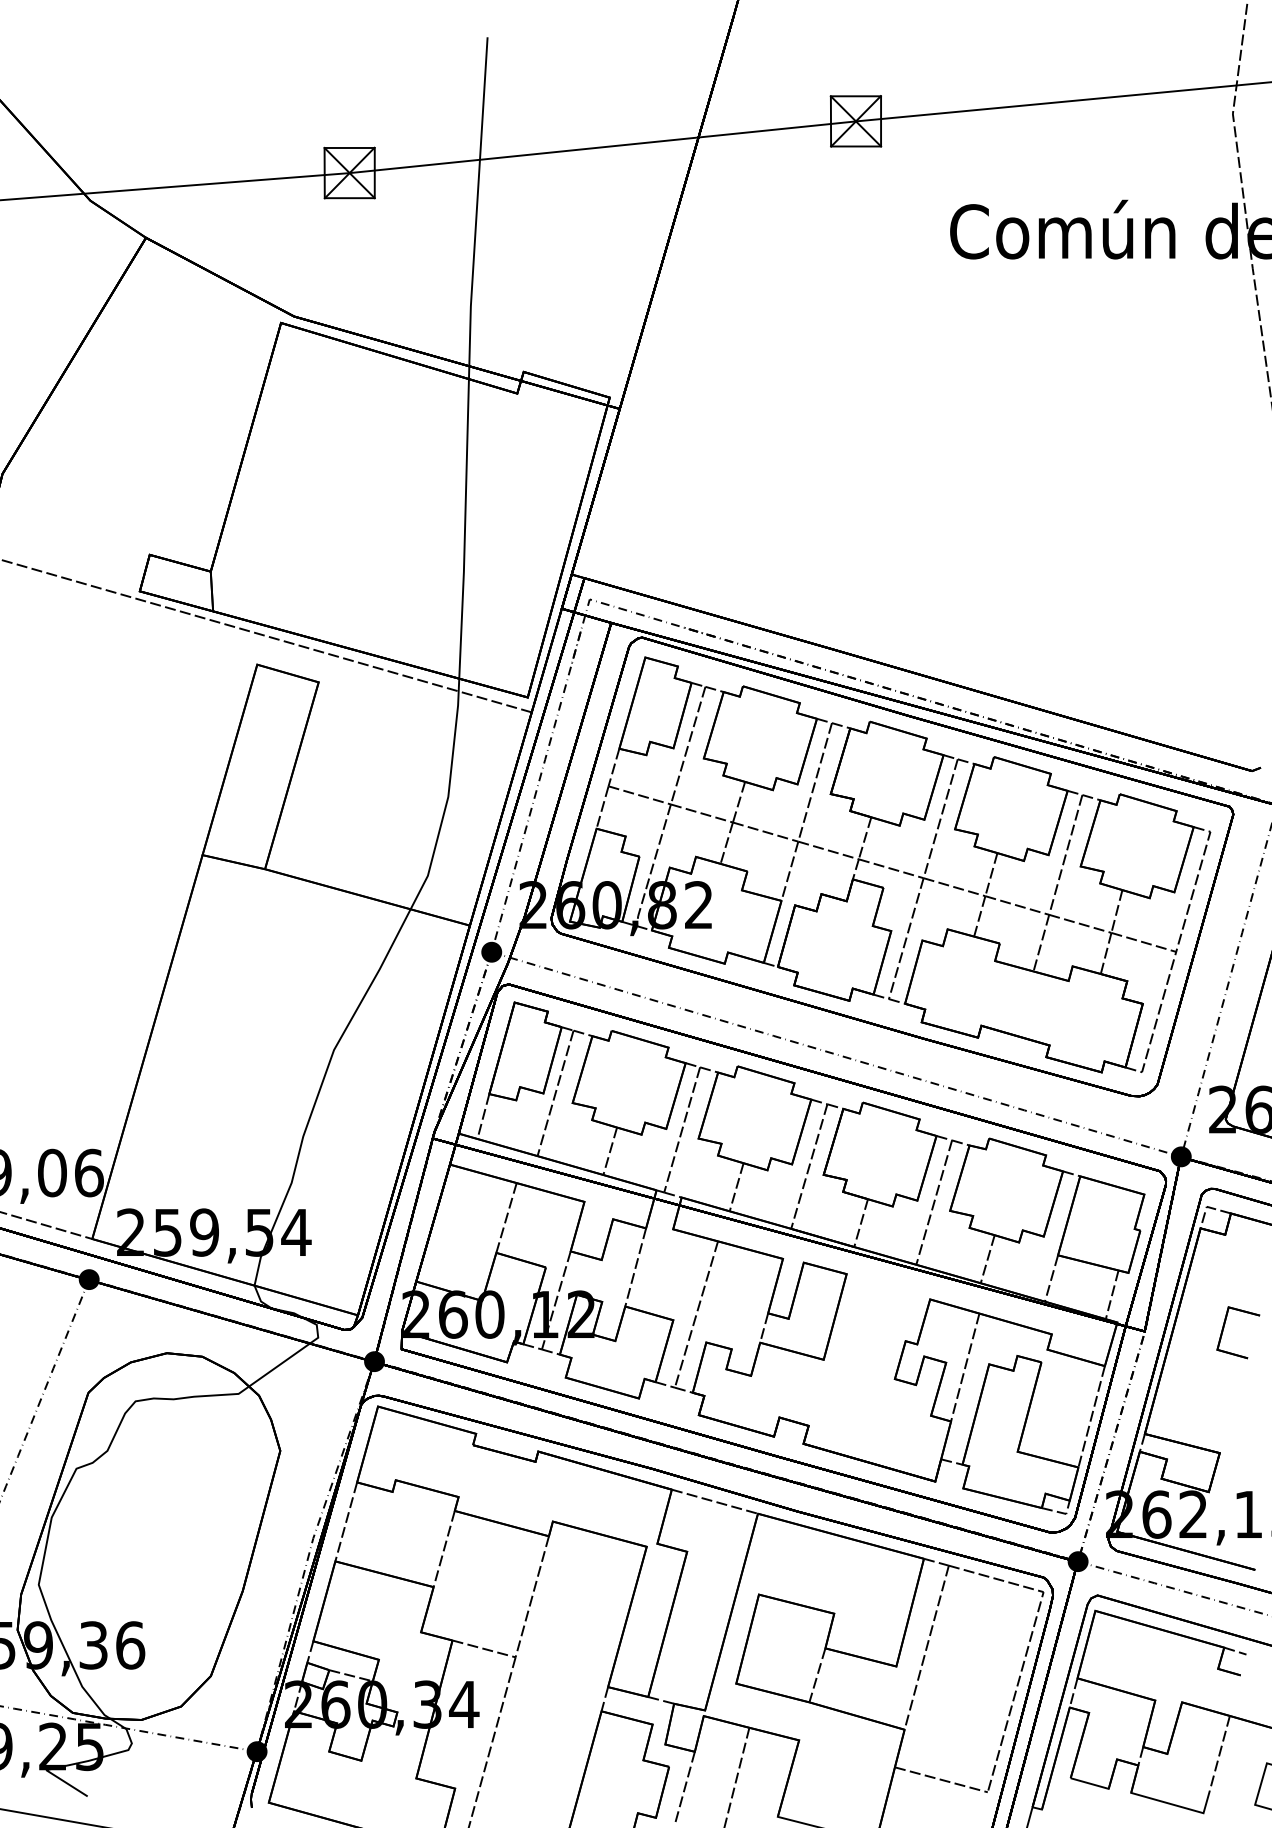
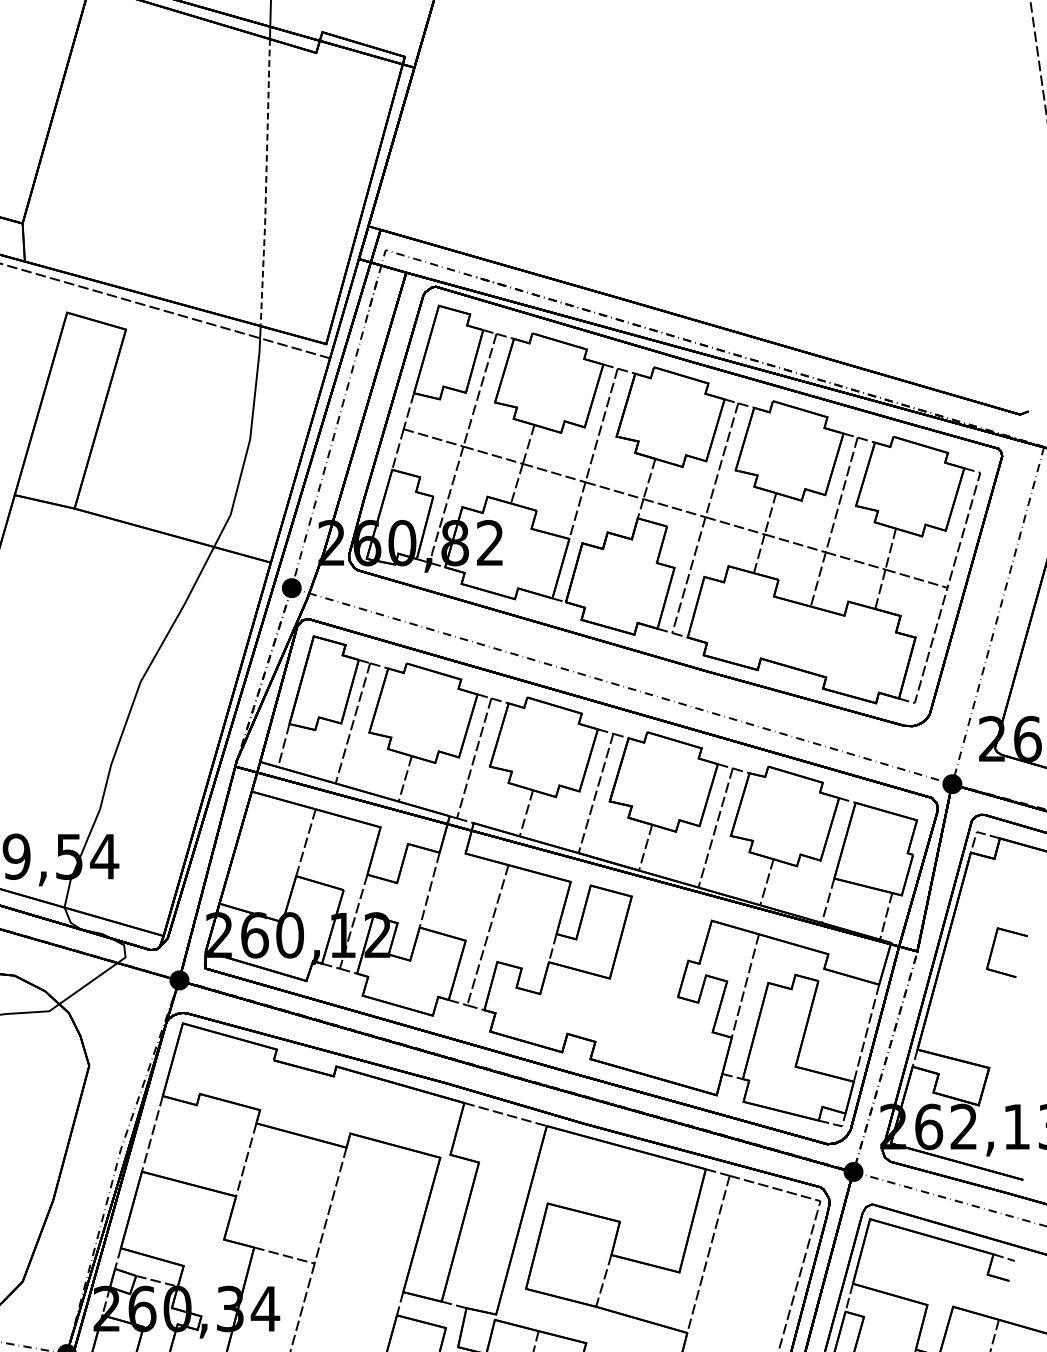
line: (465, 529) -> (266, 183), solid -> dashed

